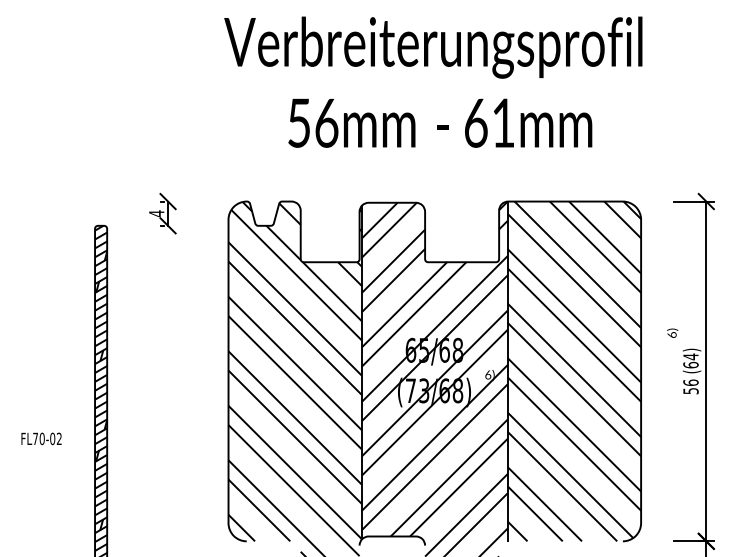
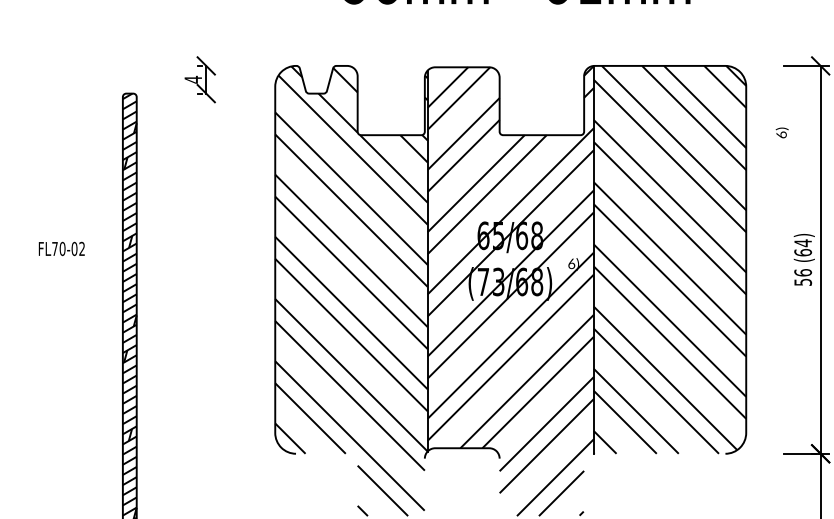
text: (672, 332) -> (782, 132), moved
text: (41, 438) -> (61, 248), moved

